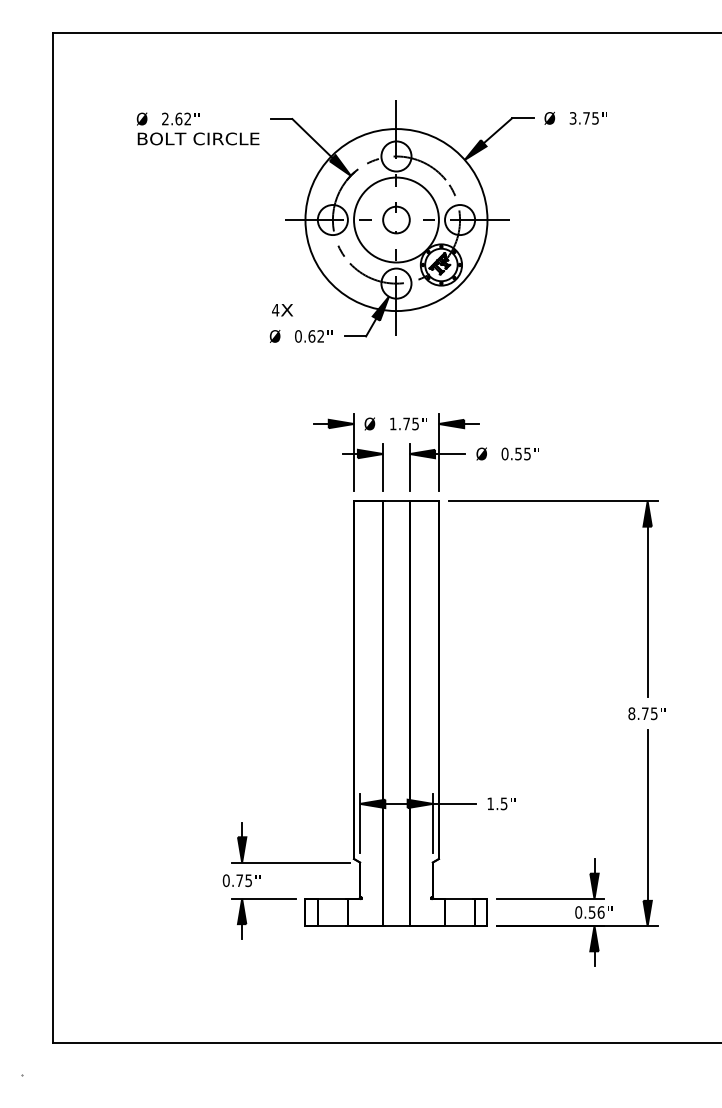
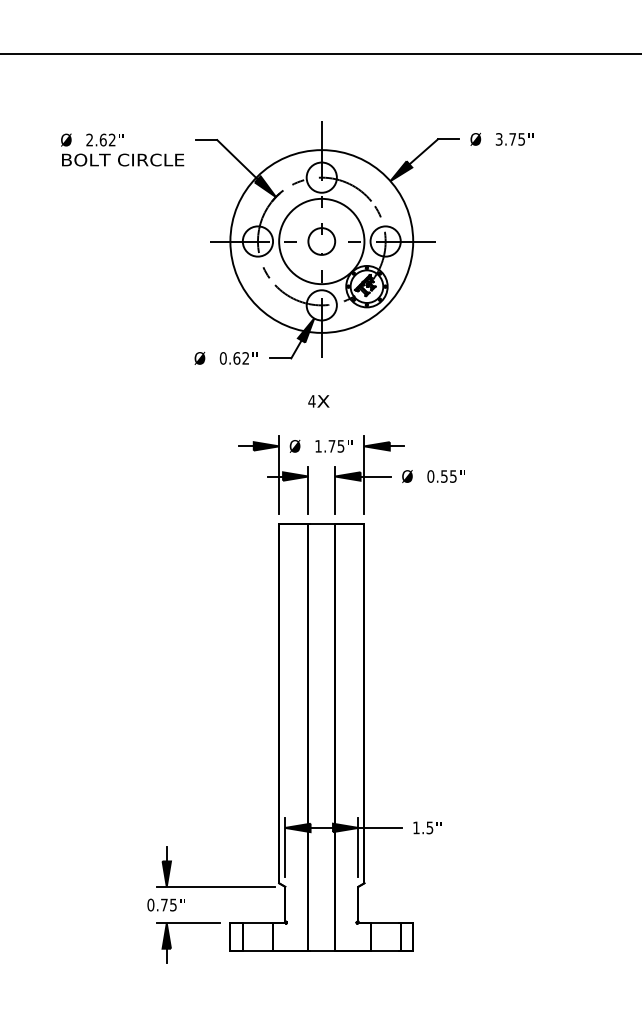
text: (282, 310) -> (318, 401), moved
part: (628, 718) -> (554, 742), removed

